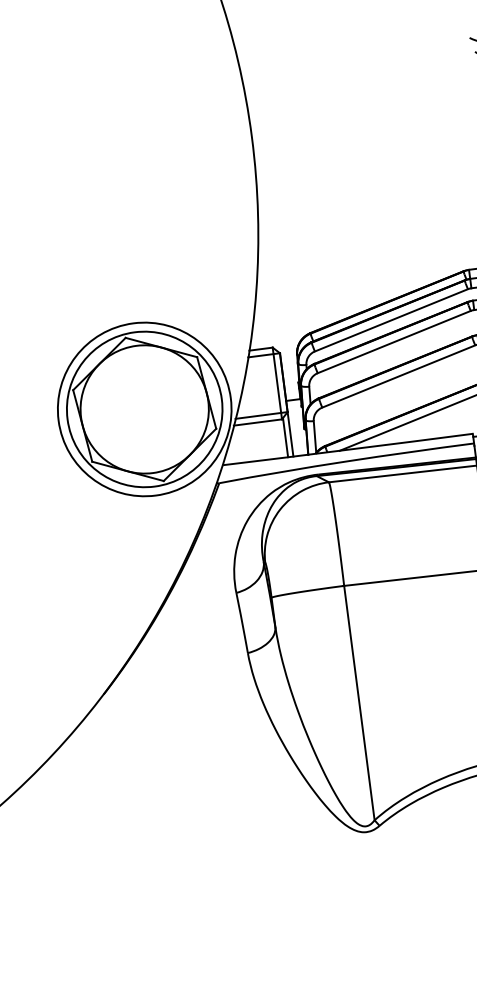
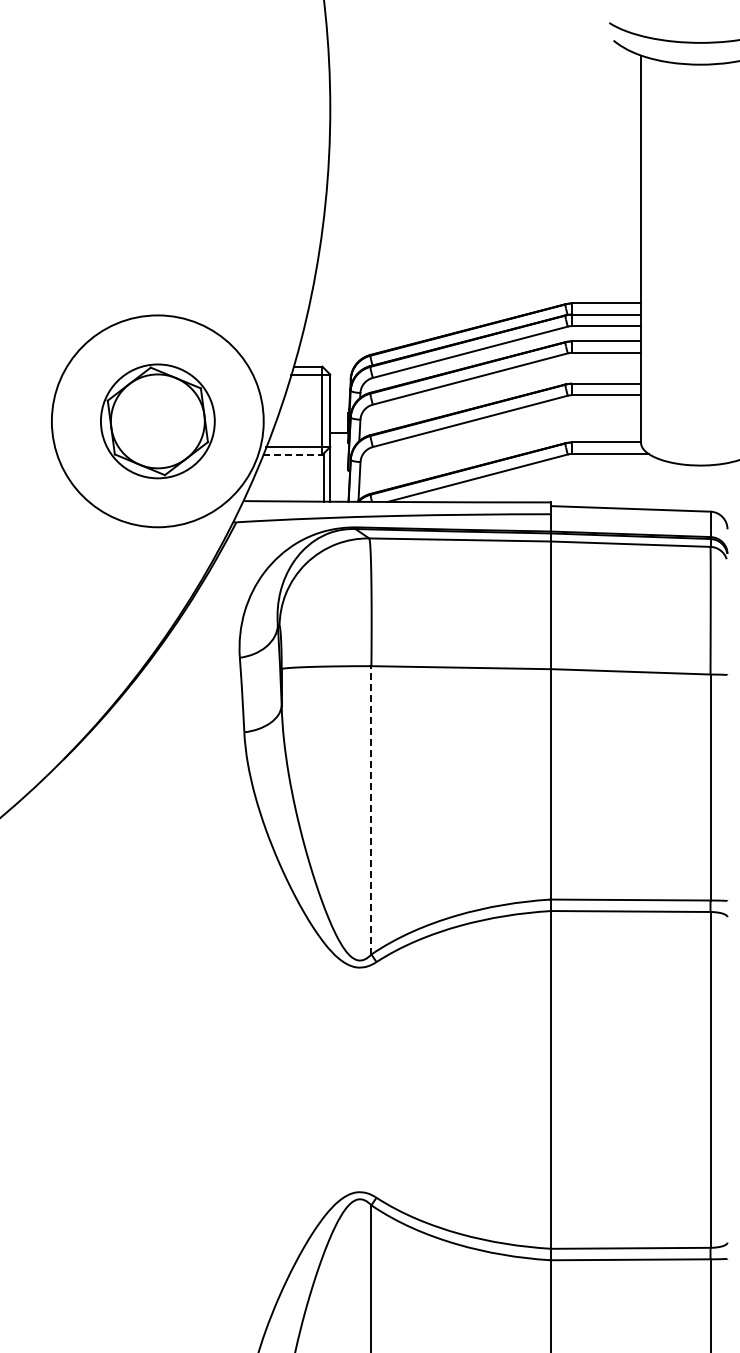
part: (144, 409) -> (157, 421), size x0.6
line: (257, 422) -> (292, 454), solid -> dashed
line: (359, 702) -> (371, 809), solid -> dashed

